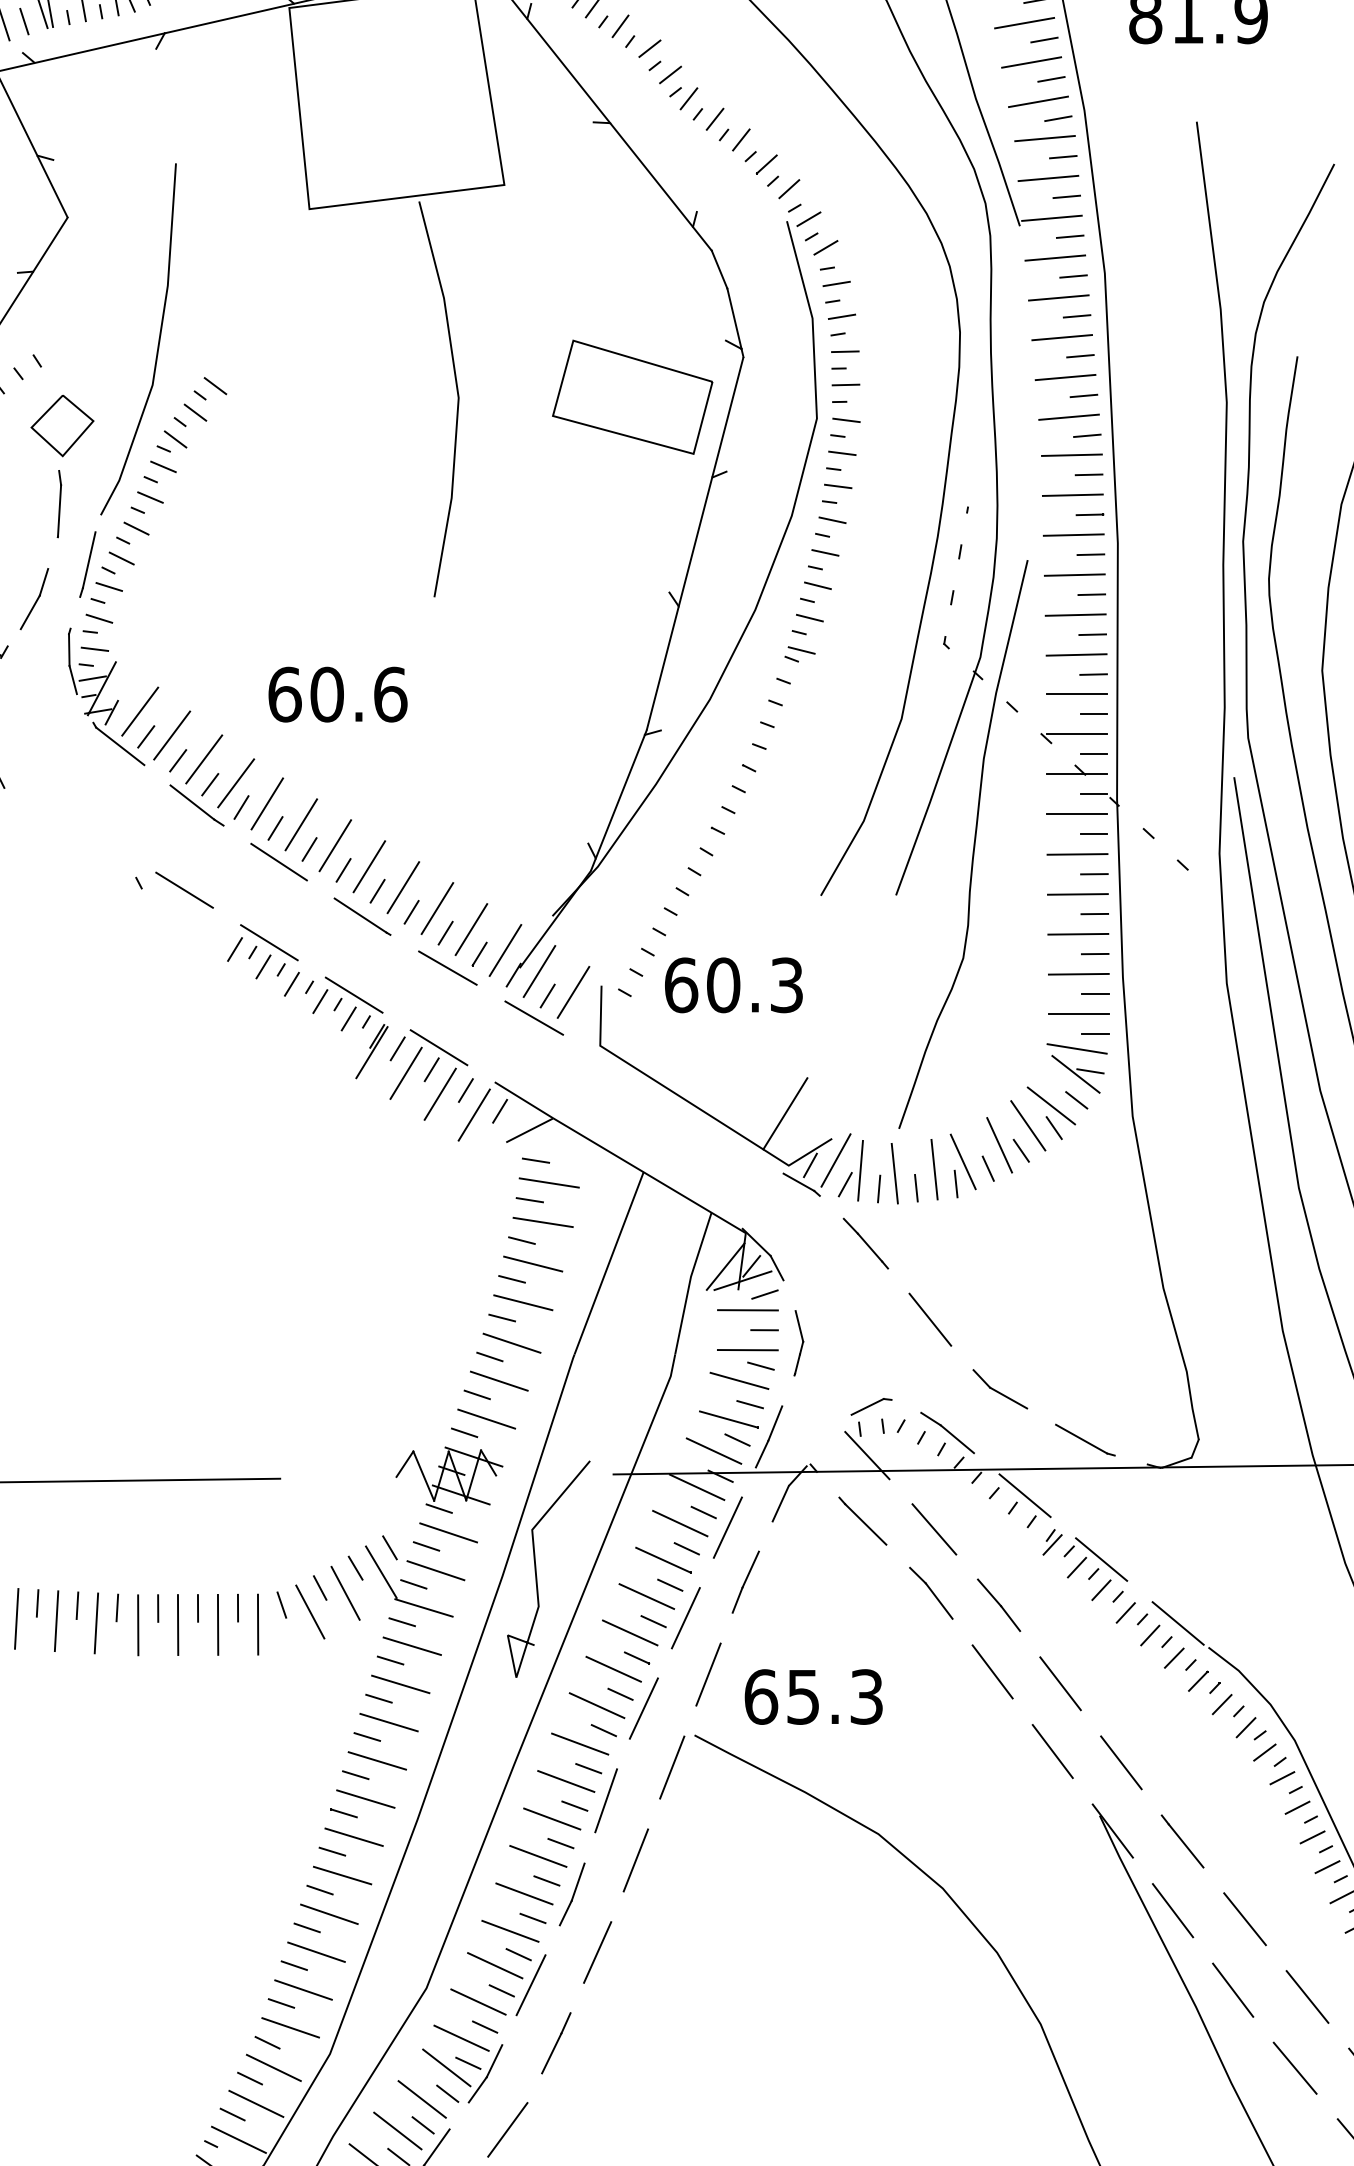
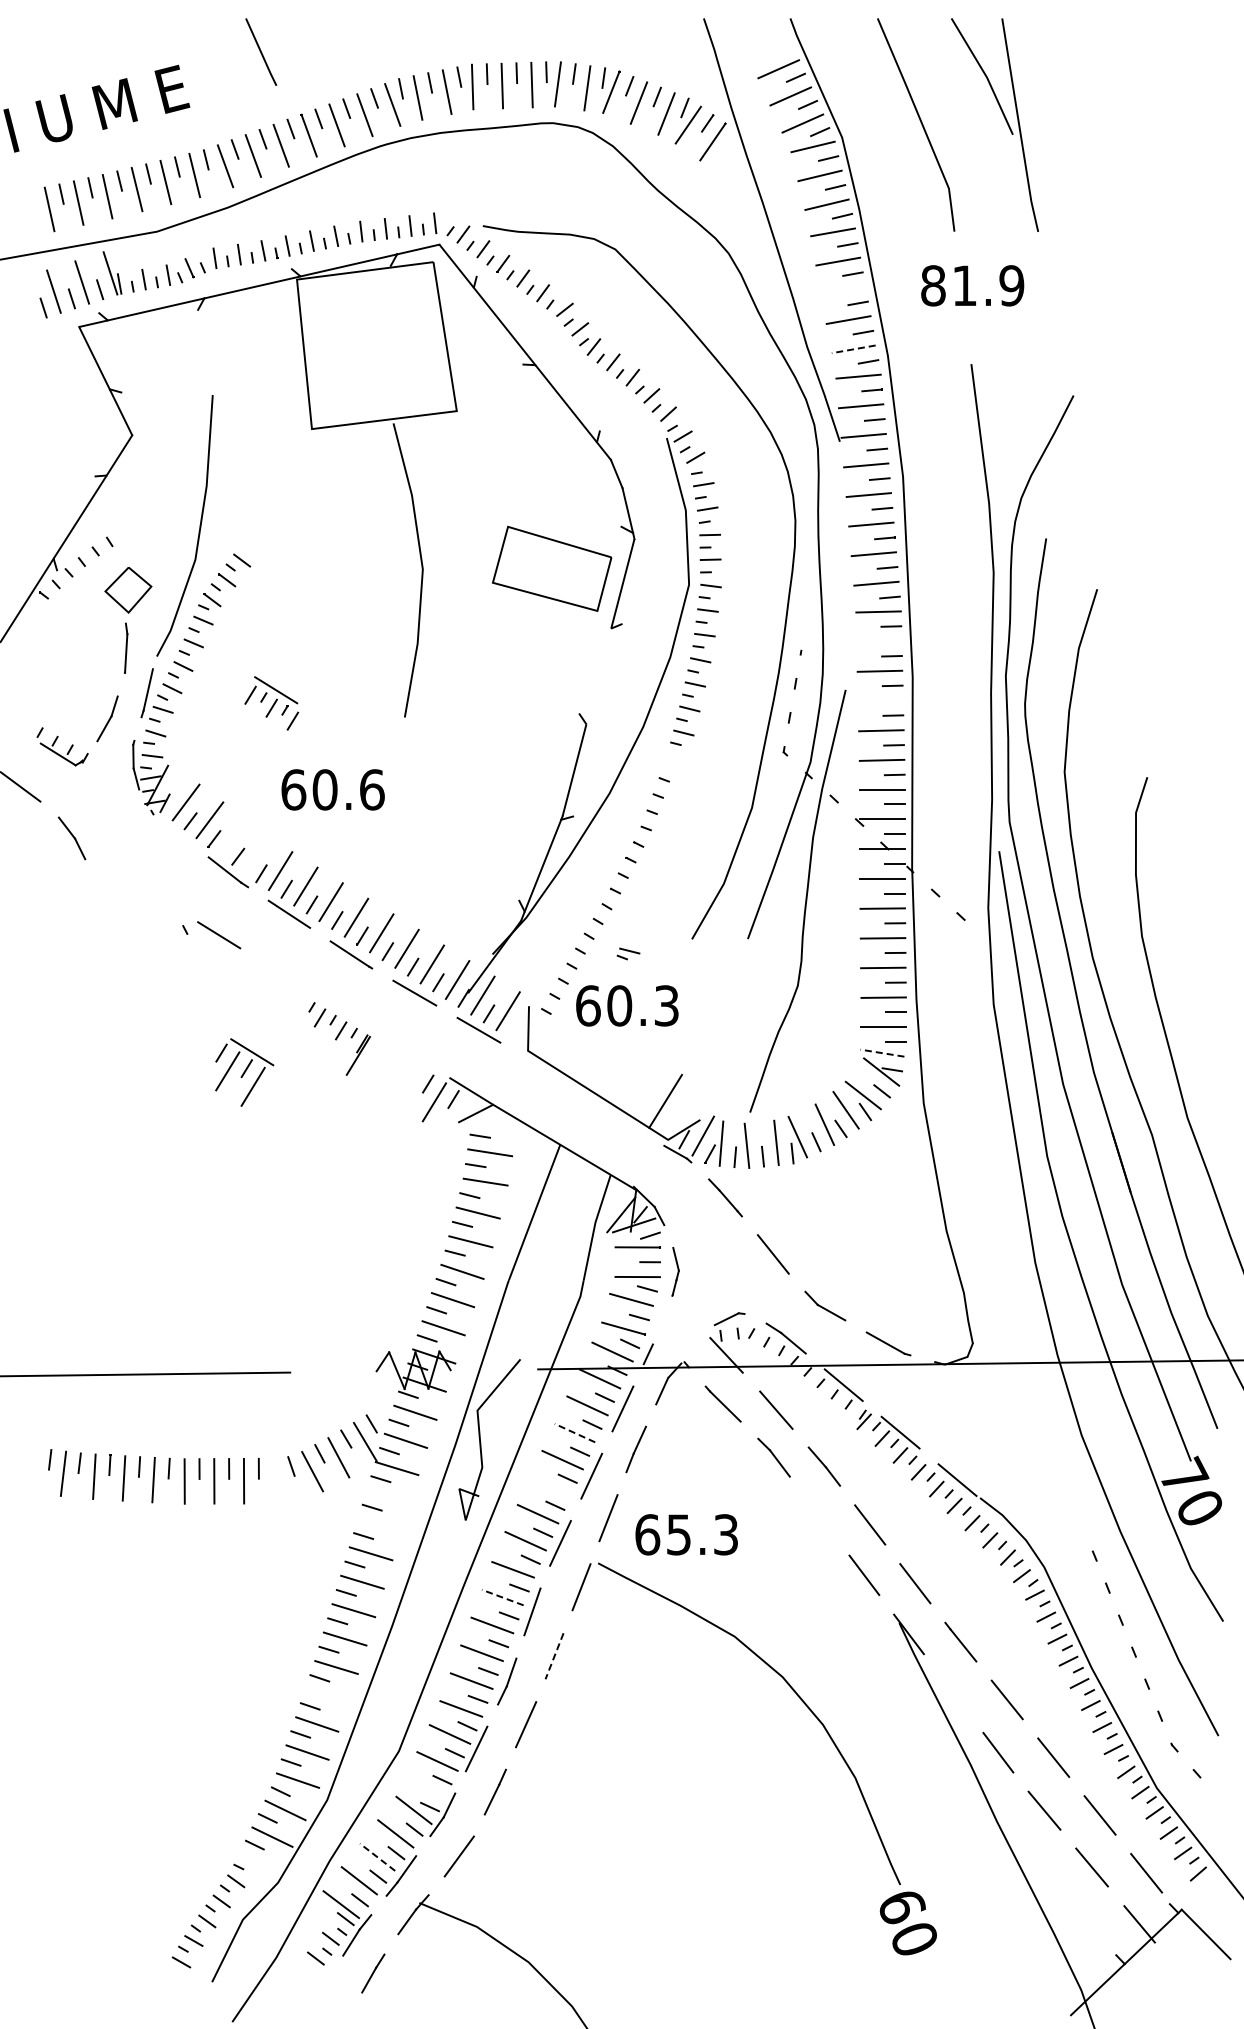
line: (1024, 22) -> (843, 290), removed
line: (1038, 102) -> (853, 349), solid -> dashed
line: (1073, 494) -> (879, 641), removed
line: (695, 542) -> (598, 676), removed
line: (1074, 574) -> (880, 700), removed
part: (800, 653) -> (628, 953), moved
line: (120, 746) -> (171, 828), removed
line: (203, 758) -> (233, 837), removed
line: (236, 782) -> (257, 855), removed
part: (263, 960) -> (271, 703), moved
line: (354, 995) -> (345, 1013), removed
line: (1075, 1049) -> (881, 1053), solid -> dashed
part: (428, 1074) -> (244, 1072), moved
line: (774, 1423) -> (657, 1331), removed
line: (662, 1559) -> (574, 1432), solid -> dashed
line: (257, 1623) -> (273, 1480), removed
line: (630, 1633) -> (550, 1487), removed
line: (412, 1645) -> (388, 1496), removed
line: (992, 1671) -> (819, 1515), removed
line: (400, 1684) -> (379, 1525), removed
line: (565, 1781) -> (502, 1597), solid -> dashed
line: (635, 1860) -> (554, 1656), solid -> dashed
line: (1172, 1910) -> (953, 1693), removed
line: (329, 1914) -> (326, 1696), removed
line: (460, 2038) -> (424, 1788), removed
line: (397, 2131) -> (377, 1857), solid -> dashed
line: (238, 2139) -> (259, 1863), removed

